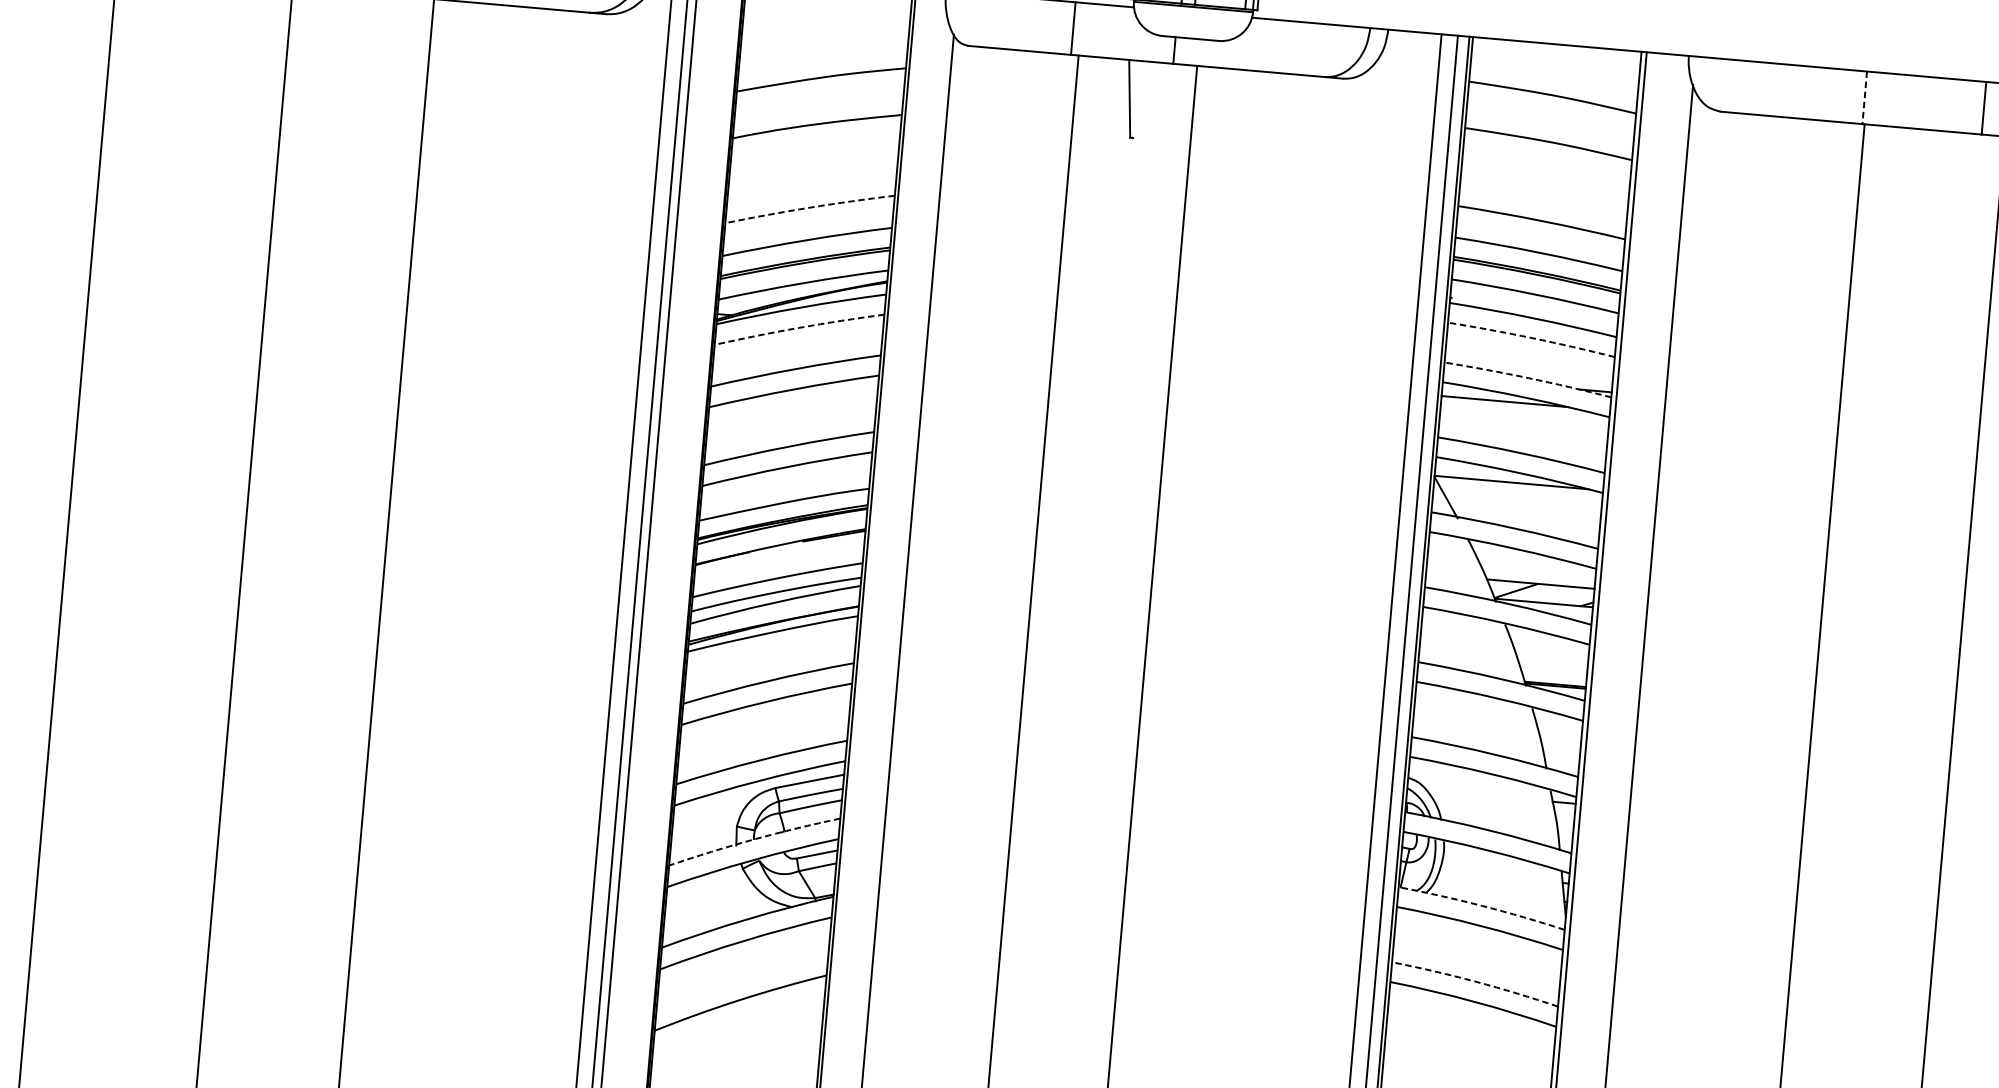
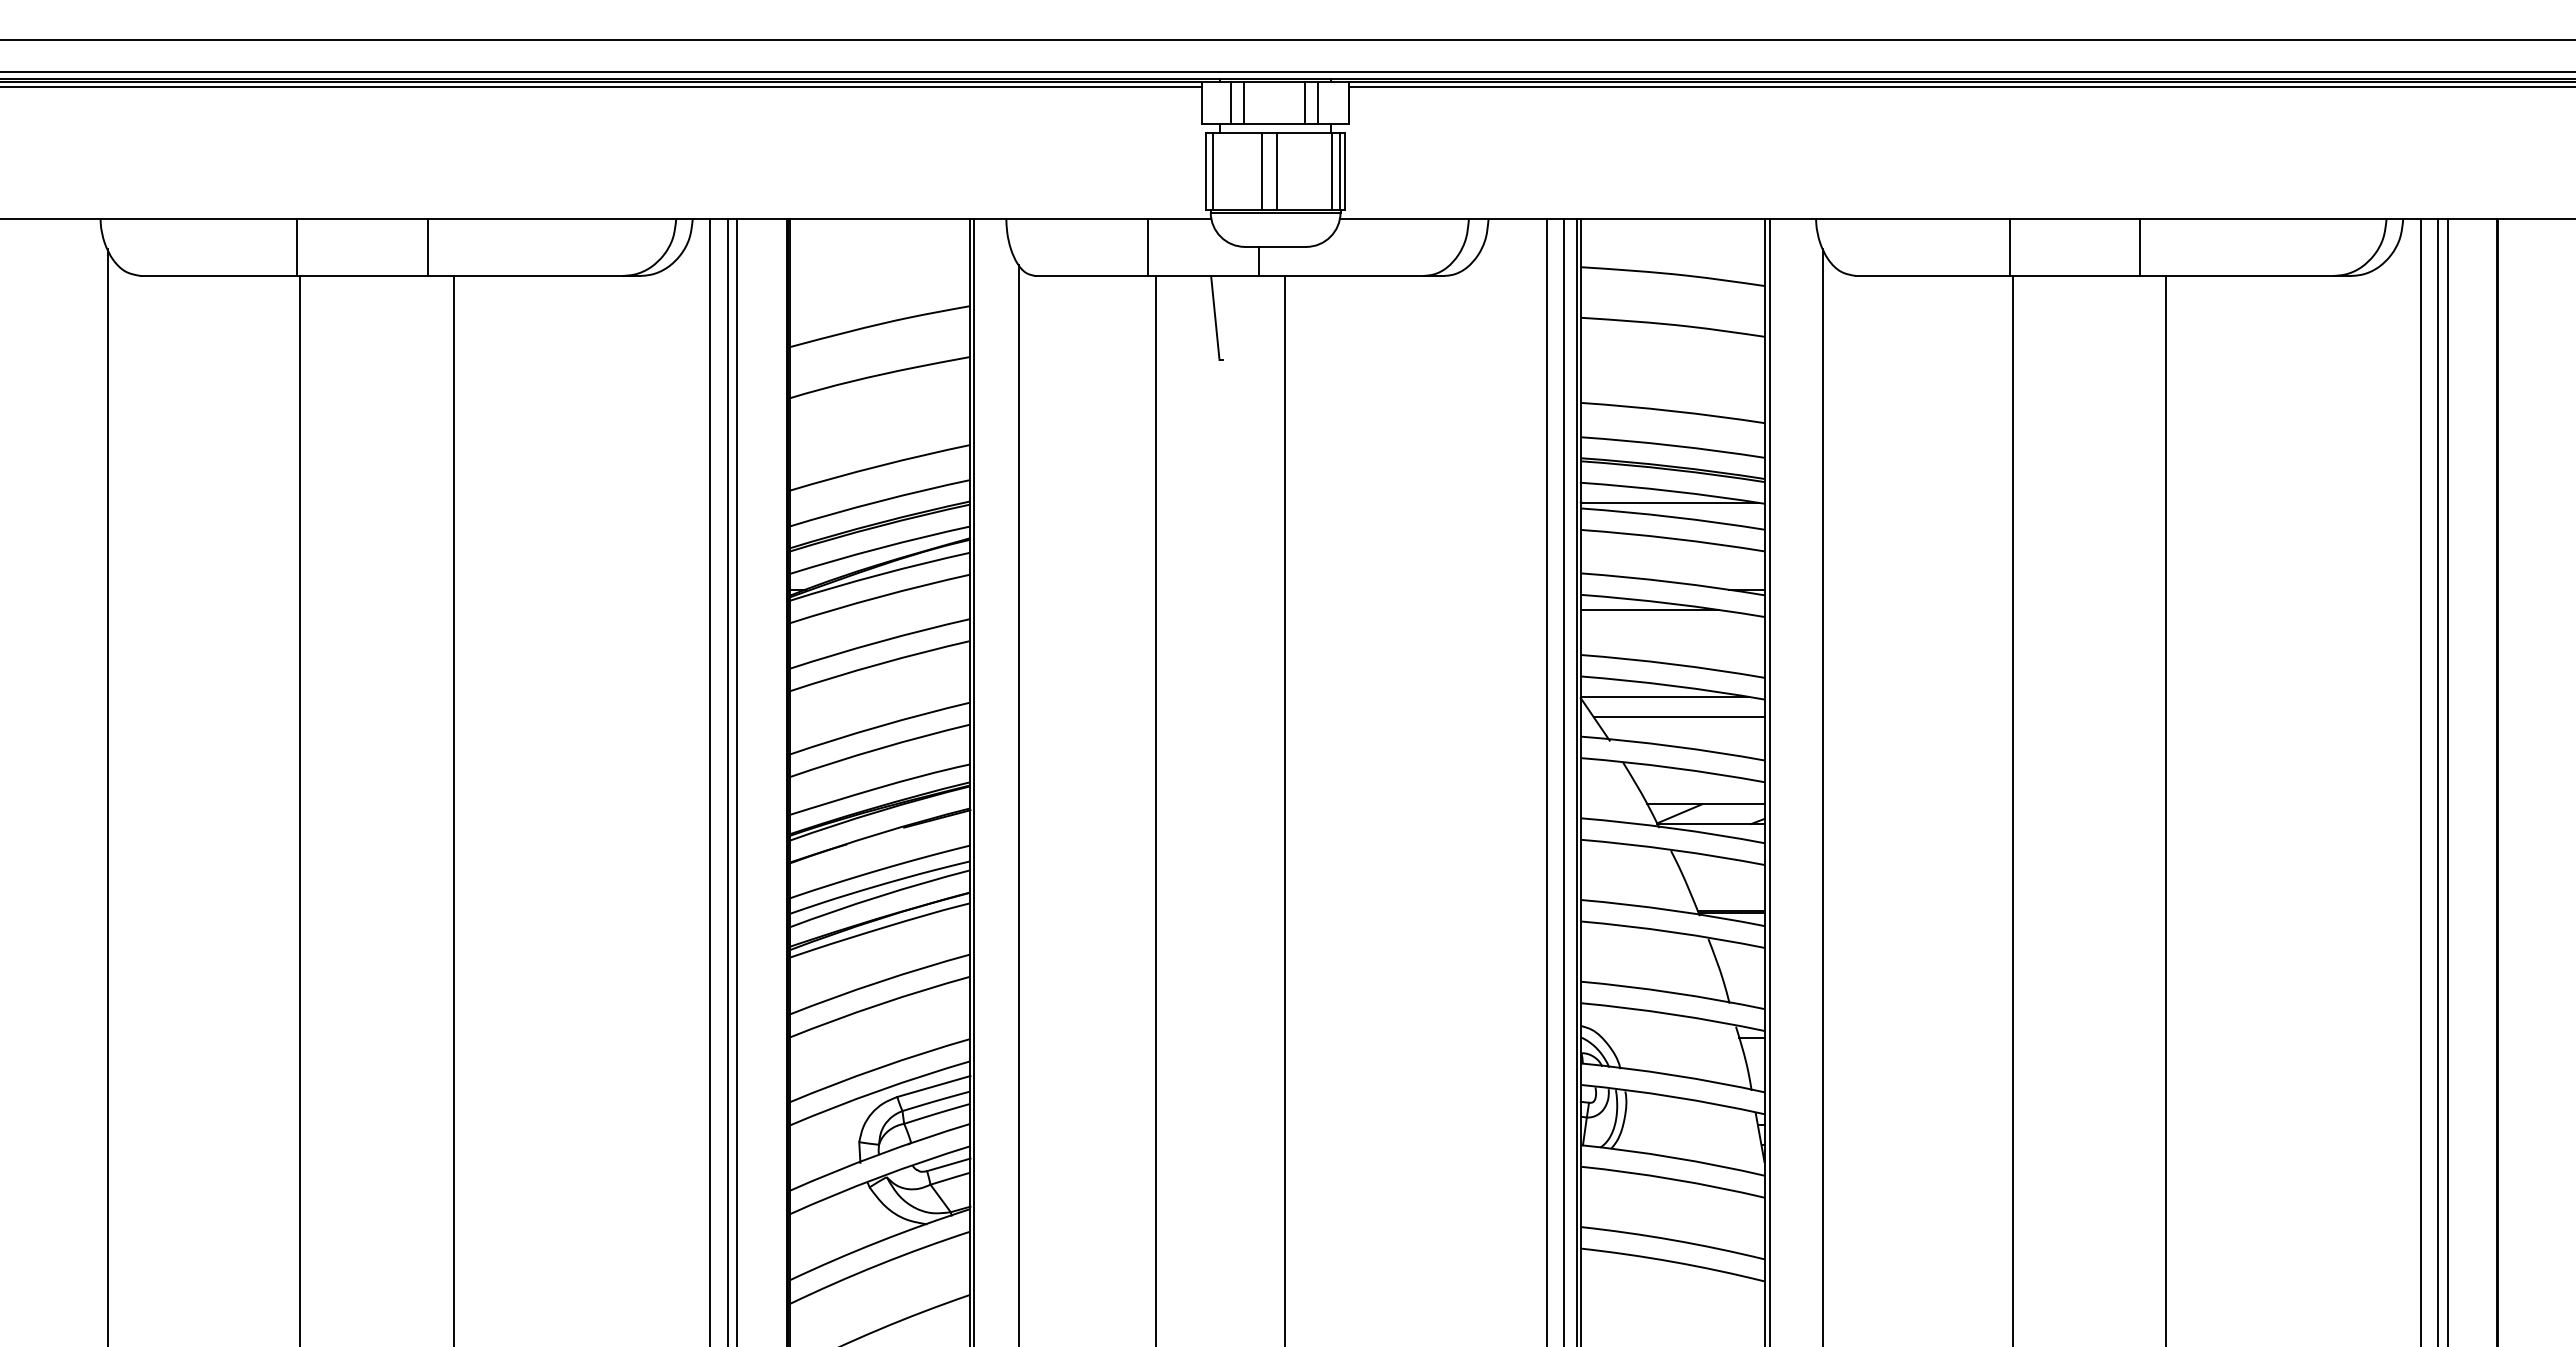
line: (1864, 98) -> (2010, 247), dashed -> solid
arc: (809, 207) -> (879, 465), dashed -> solid
line: (1531, 304) -> (1669, 502), added
arc: (799, 327) -> (879, 596), dashed -> solid
arc: (1531, 337) -> (1672, 538), dashed -> solid
arc: (1527, 378) -> (1672, 582), dashed -> solid
line: (1522, 502) -> (1678, 717), added
arc: (754, 839) -> (879, 1154), dashed -> solid
arc: (1482, 905) -> (1673, 1157), dashed -> solid
arc: (1476, 982) -> (1673, 1240), dashed -> solid

